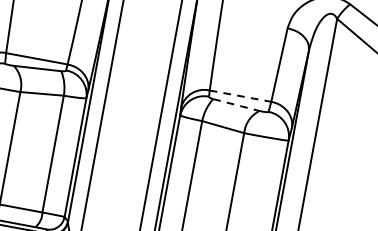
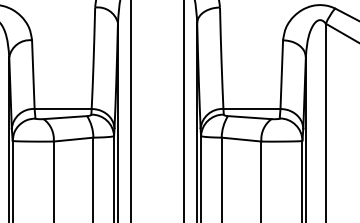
line: (240, 95) -> (251, 108), dashed -> solid
line: (236, 104) -> (249, 117), dashed -> solid

